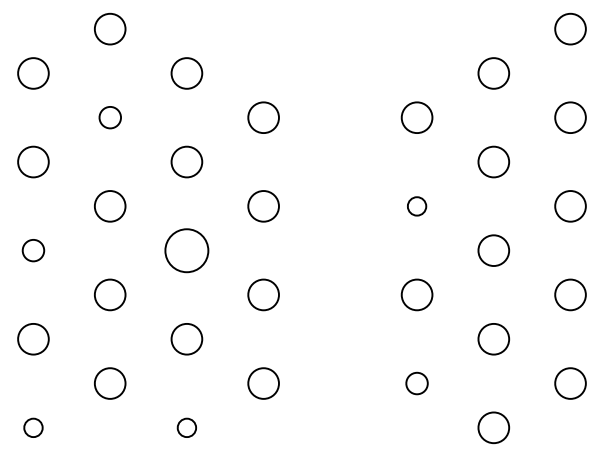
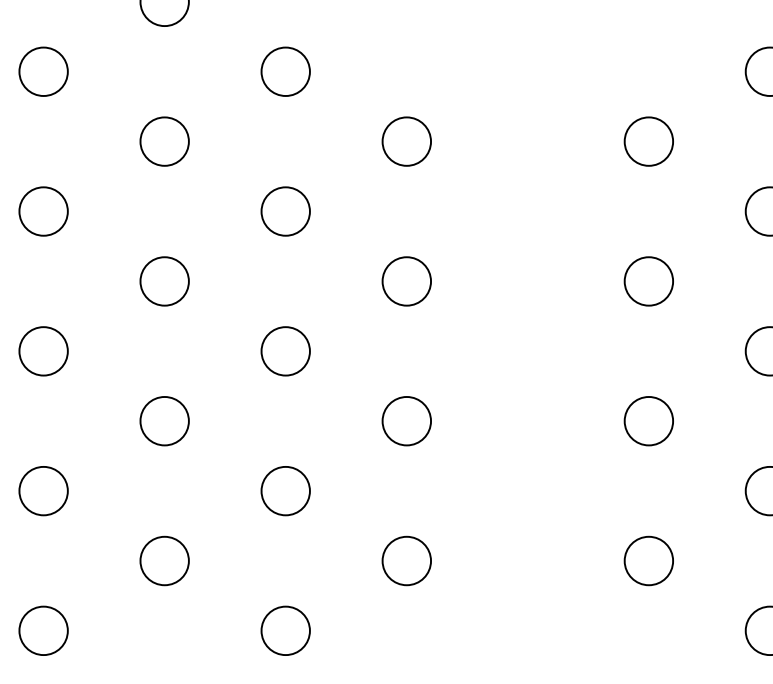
circle: (110, 117) -> (165, 141), size x1.43
circle: (416, 206) -> (647, 281), size x1.67
circle: (33, 250) -> (43, 351), size x1.43
circle: (186, 250) -> (285, 351), size x0.71
circle: (416, 383) -> (647, 560), size x1.43
circle: (33, 427) -> (43, 630), size x1.67
circle: (186, 427) -> (285, 630), size x1.67

